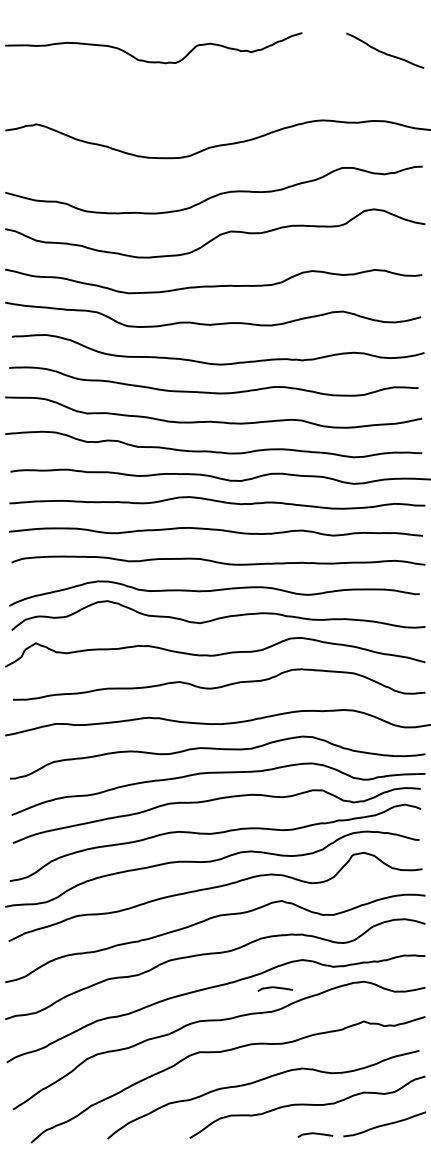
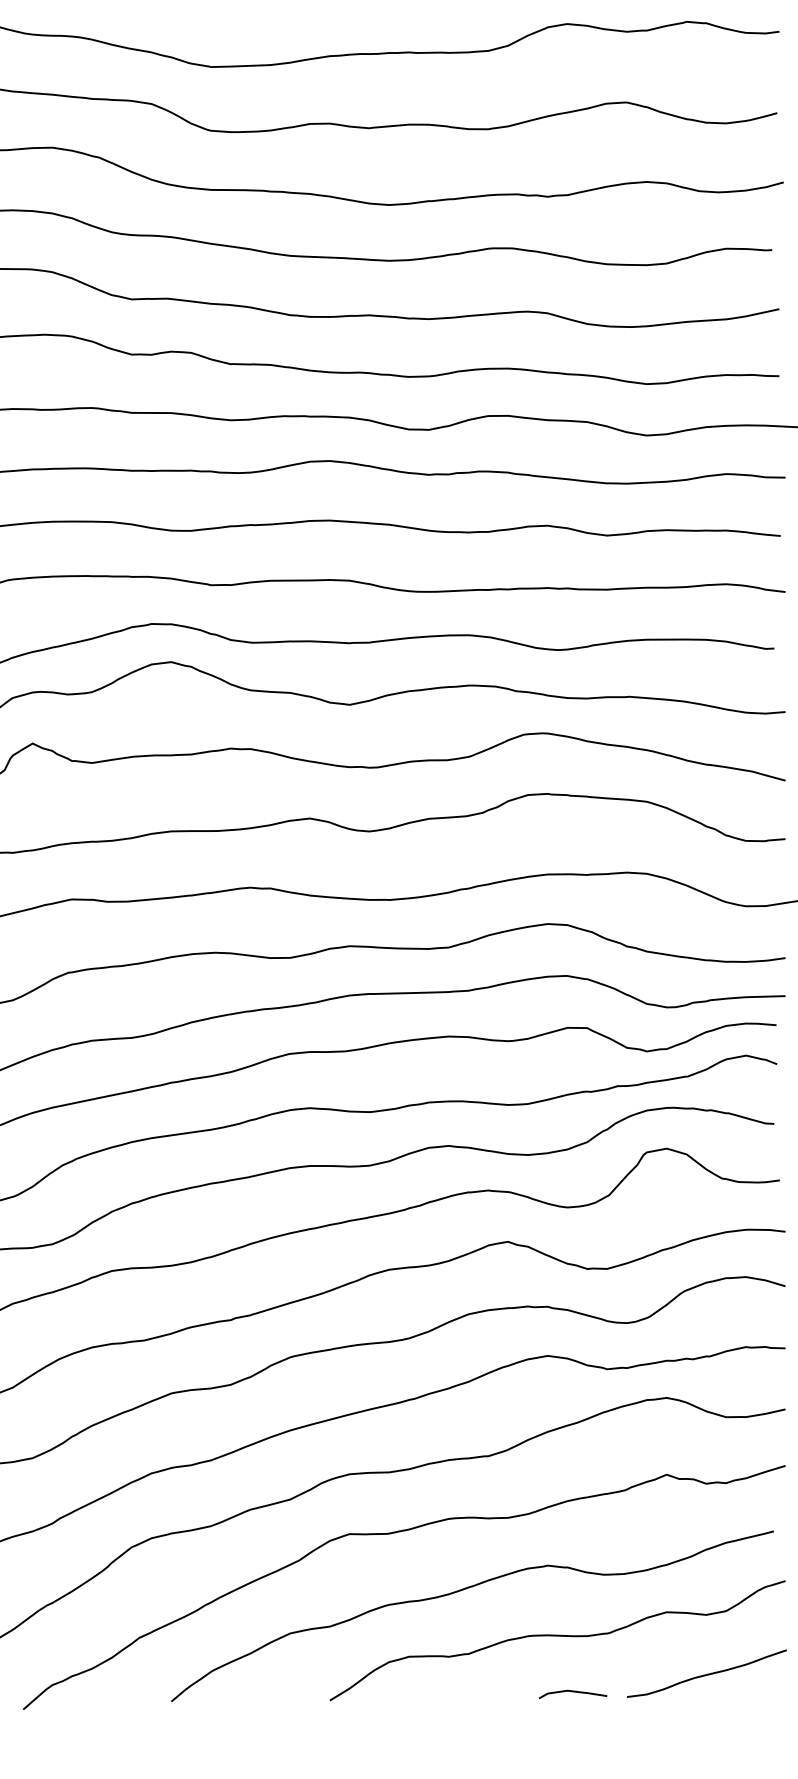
curve: (275, 988) -> (495, 1411), removed

